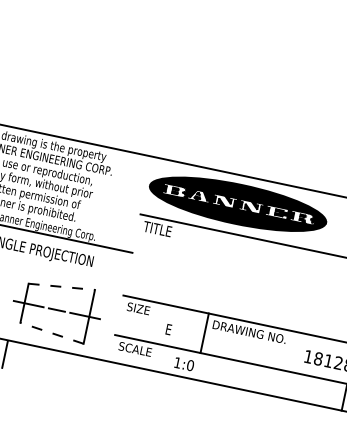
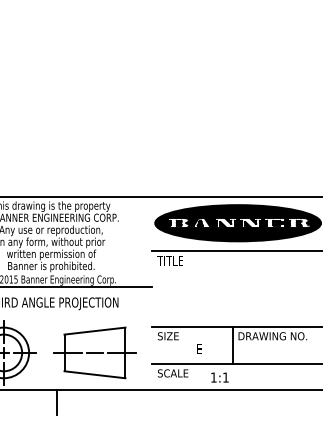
line: (61, 287) -> (94, 331), dashed -> solid
line: (51, 332) -> (94, 374), dashed -> solid
text: (190, 365) -> (225, 377), 1:0 -> 1:1

